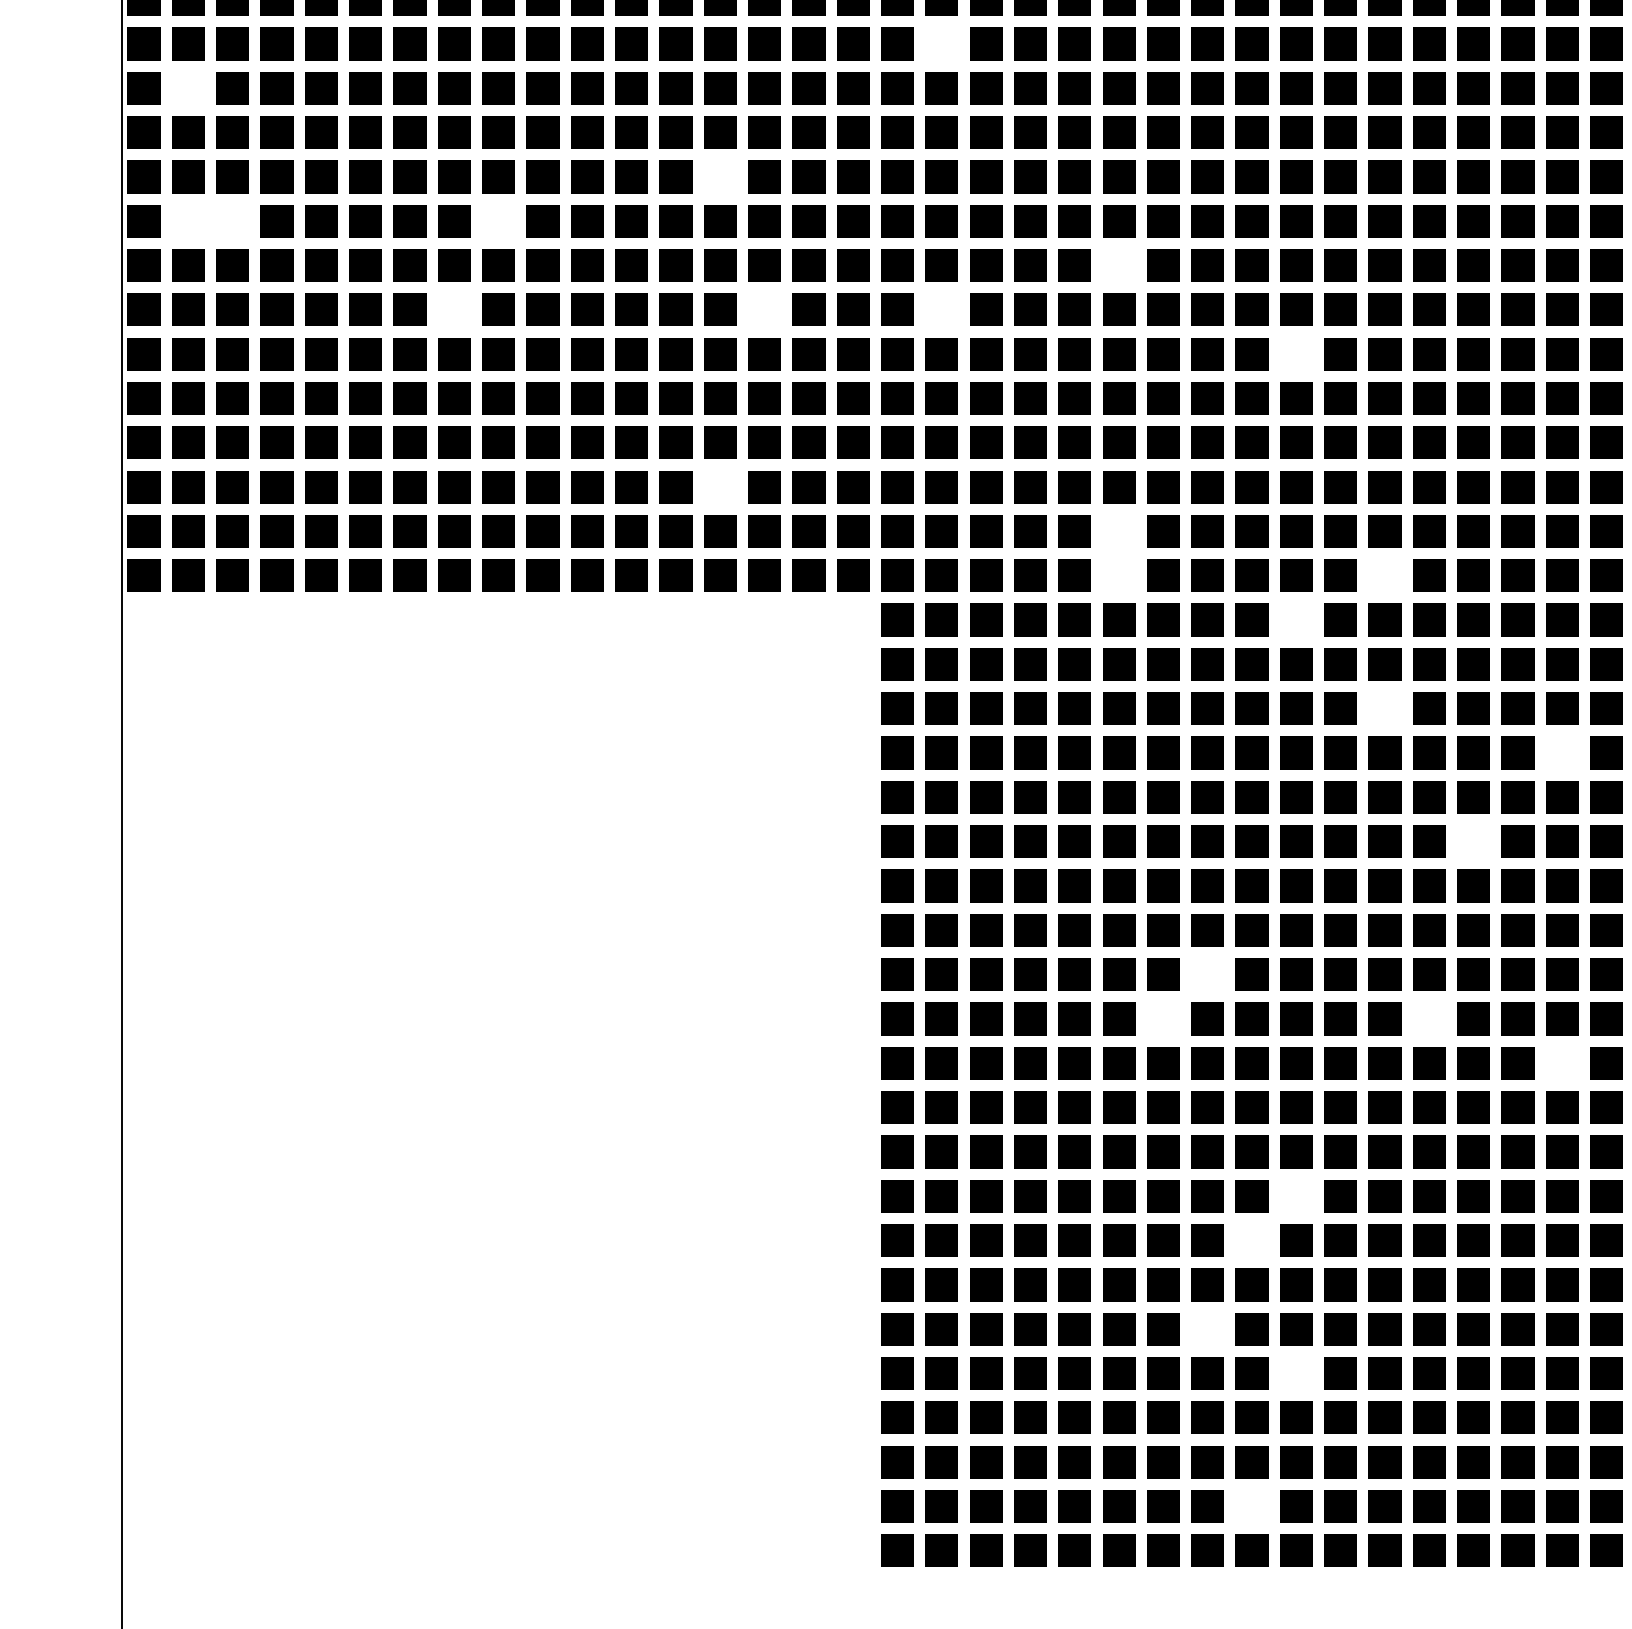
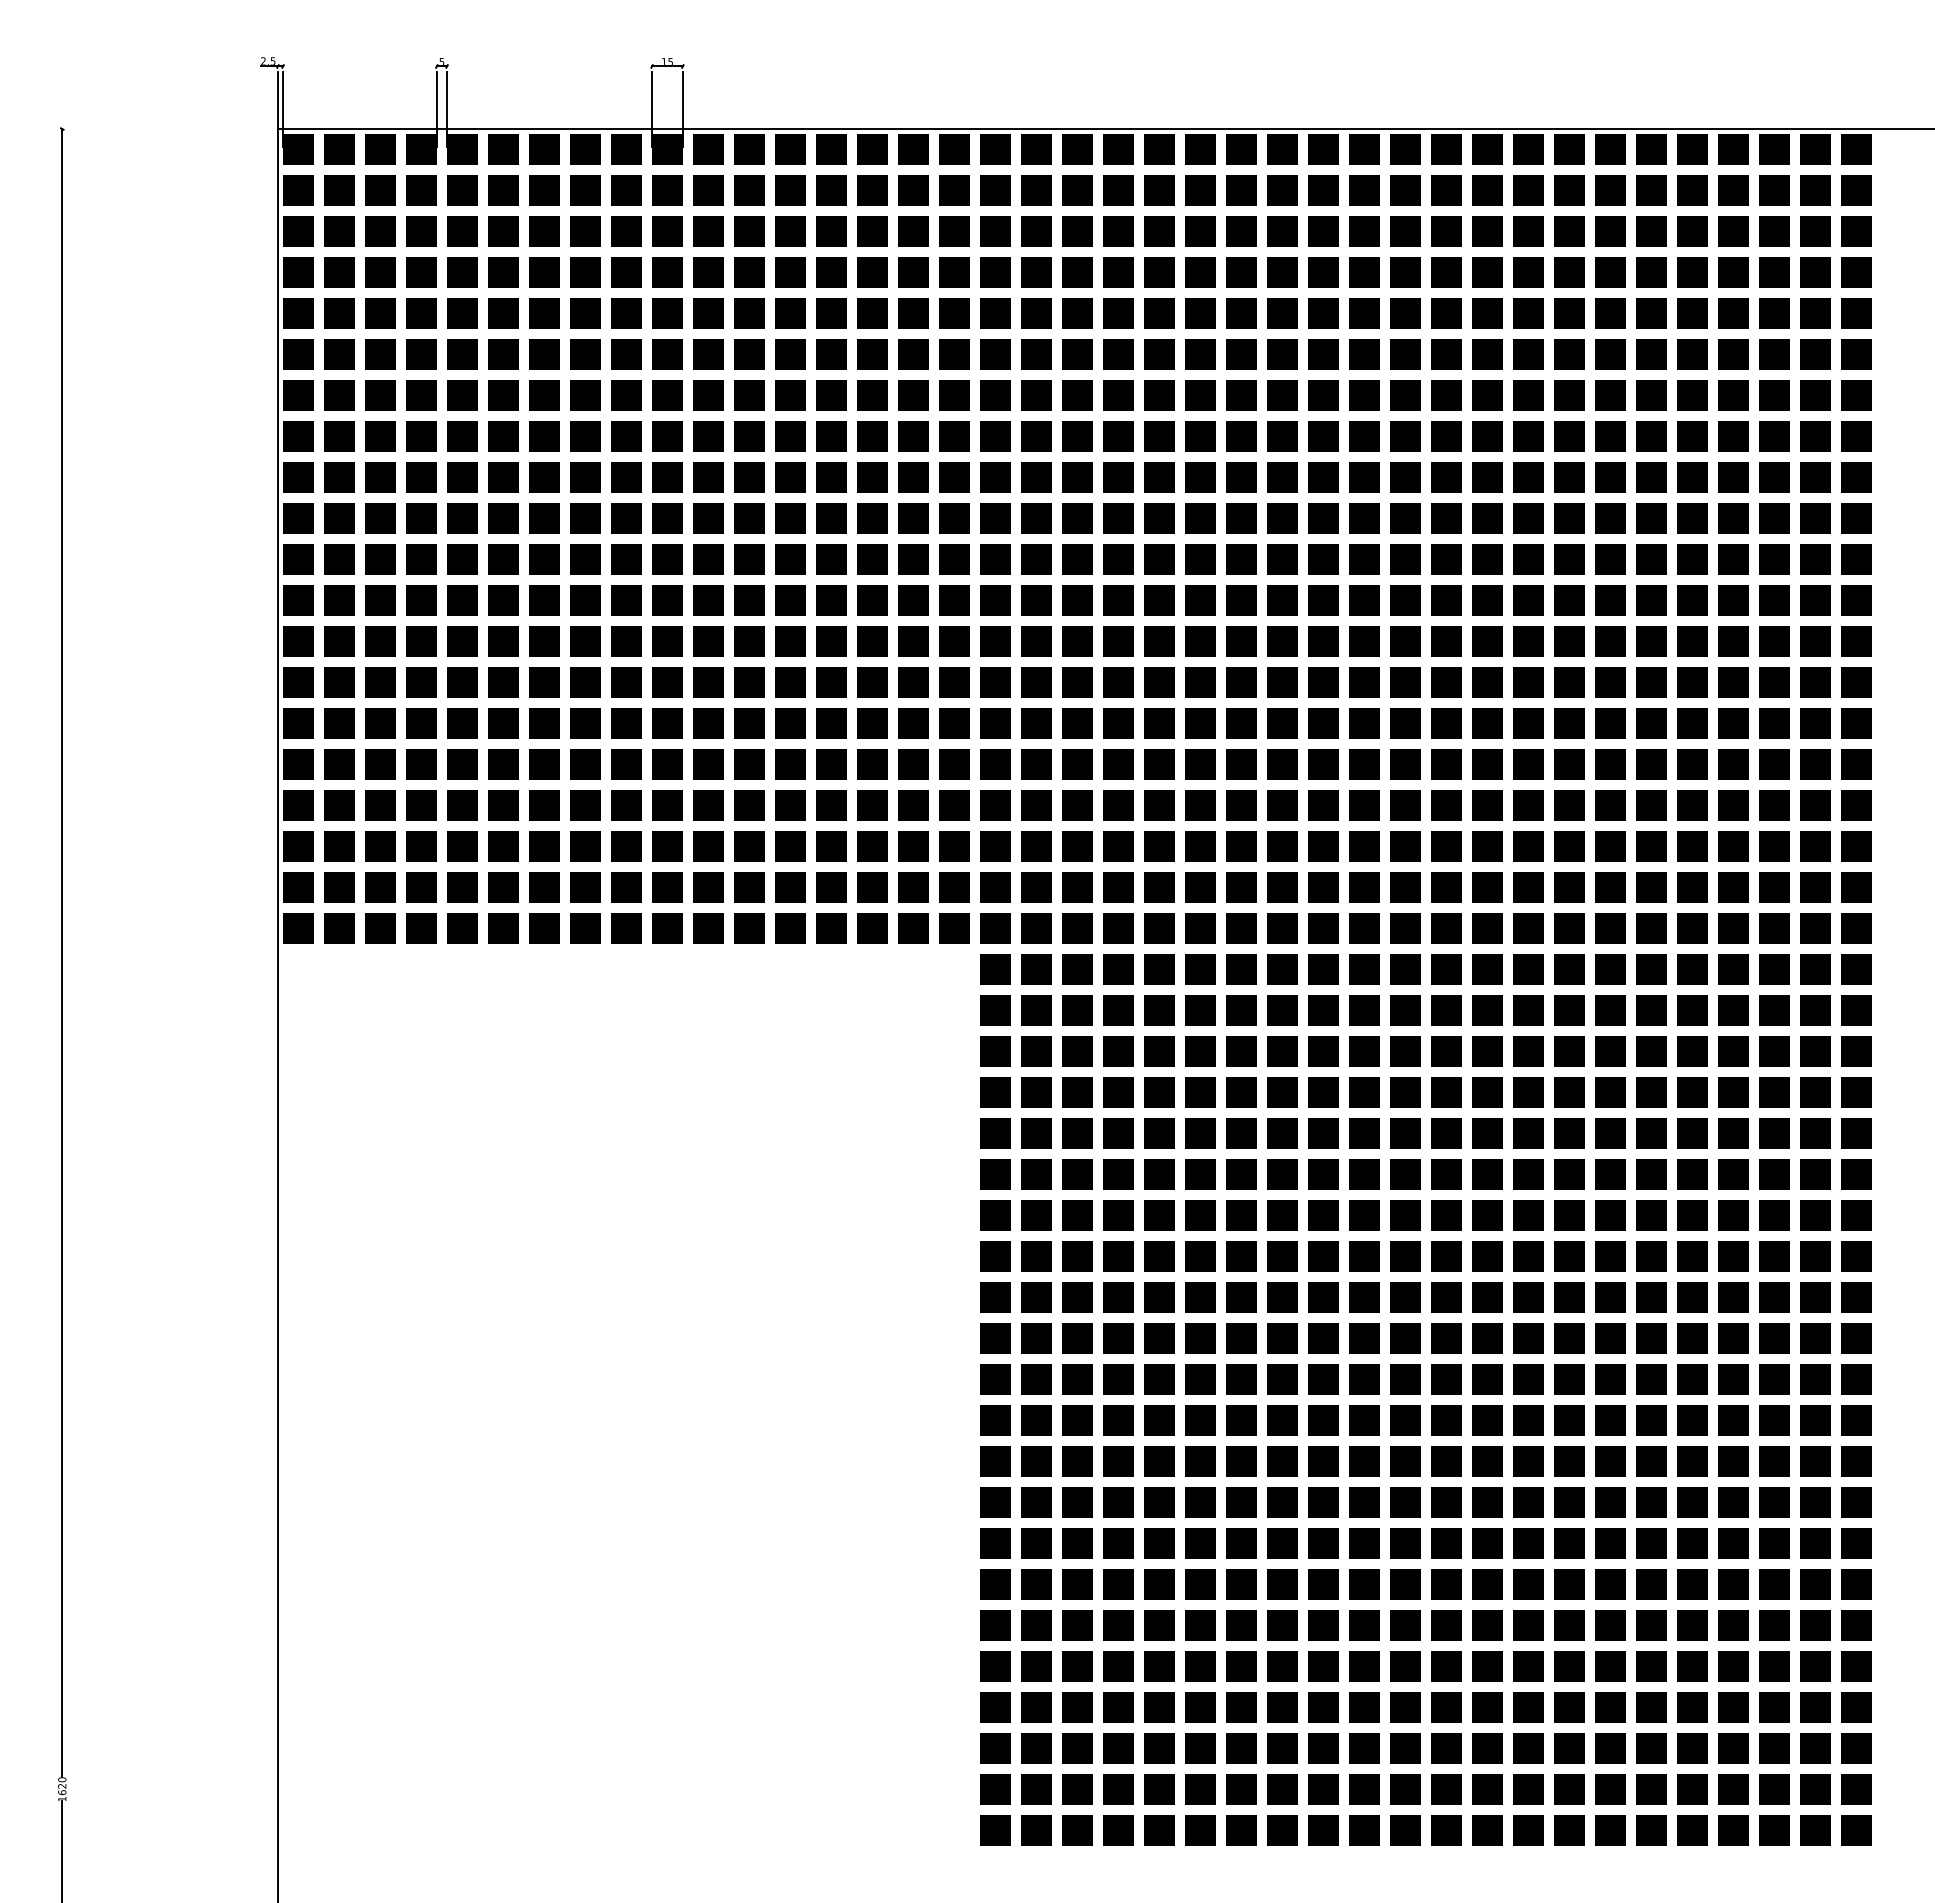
part: (941, 43) -> (1036, 436), added
part: (188, 88) -> (339, 477), added
fill: (720, 176) -> (831, 559), added
part: (188, 221) -> (339, 600), added
fill: (232, 221) -> (380, 600), added
part: (498, 221) -> (626, 600), added
part: (1119, 265) -> (1200, 641), added
fill: (454, 309) -> (585, 682), added
fill: (764, 309) -> (872, 682), added
fill: (941, 309) -> (1036, 682), added
part: (1296, 354) -> (1364, 723), added
part: (720, 487) -> (831, 846), added
fill: (1119, 531) -> (1200, 887), added
part: (1119, 575) -> (1200, 928), added
part: (1385, 575) -> (1446, 928), added
fill: (1296, 620) -> (1364, 969), added
part: (1385, 708) -> (1446, 1051), added
part: (1562, 753) -> (1610, 1092), added
part: (1473, 841) -> (1528, 1174), added
fill: (1207, 974) -> (1282, 1297), added
fill: (1163, 1018) -> (1241, 1338), added
fill: (1429, 1018) -> (1487, 1338), added
fill: (1562, 1063) -> (1610, 1379), added
part: (1296, 1196) -> (1364, 1502), added
fill: (1252, 1240) -> (1323, 1543), added
part: (1207, 1329) -> (1282, 1625), added
fill: (1296, 1373) -> (1364, 1666), added
fill: (1252, 1506) -> (1323, 1789), added

